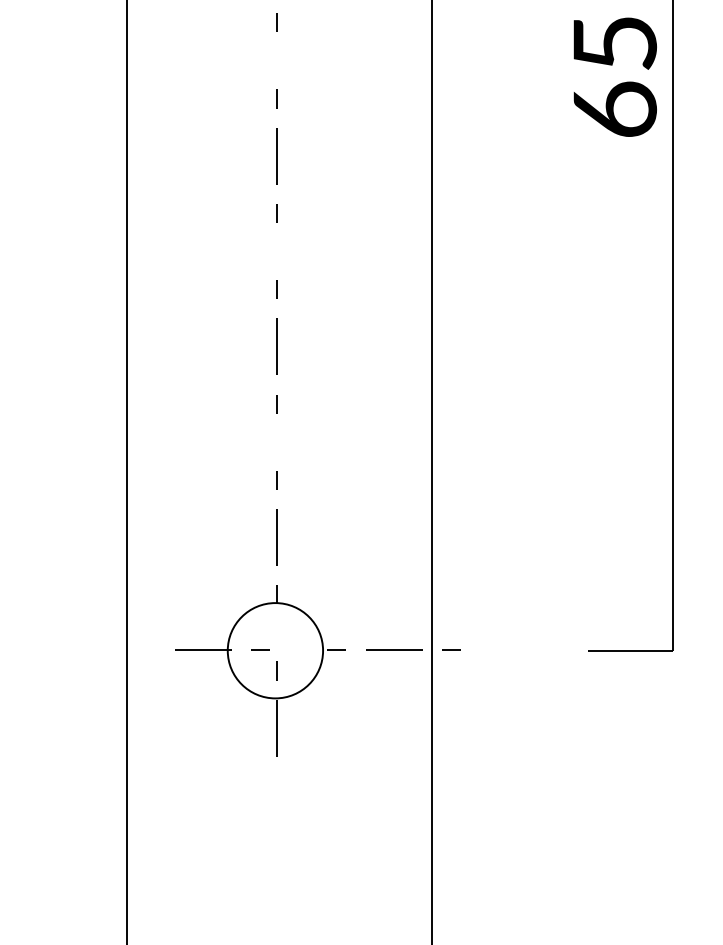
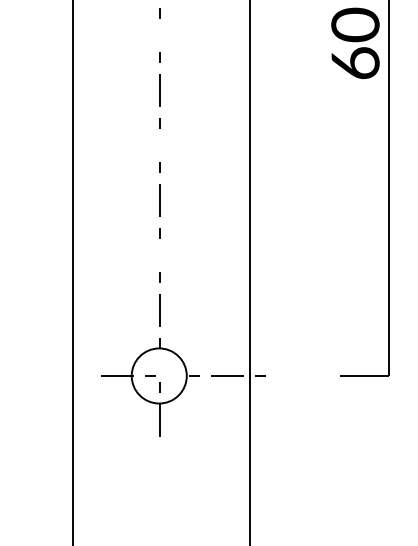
text: (615, 42) -> (355, 24), 65 -> 60

